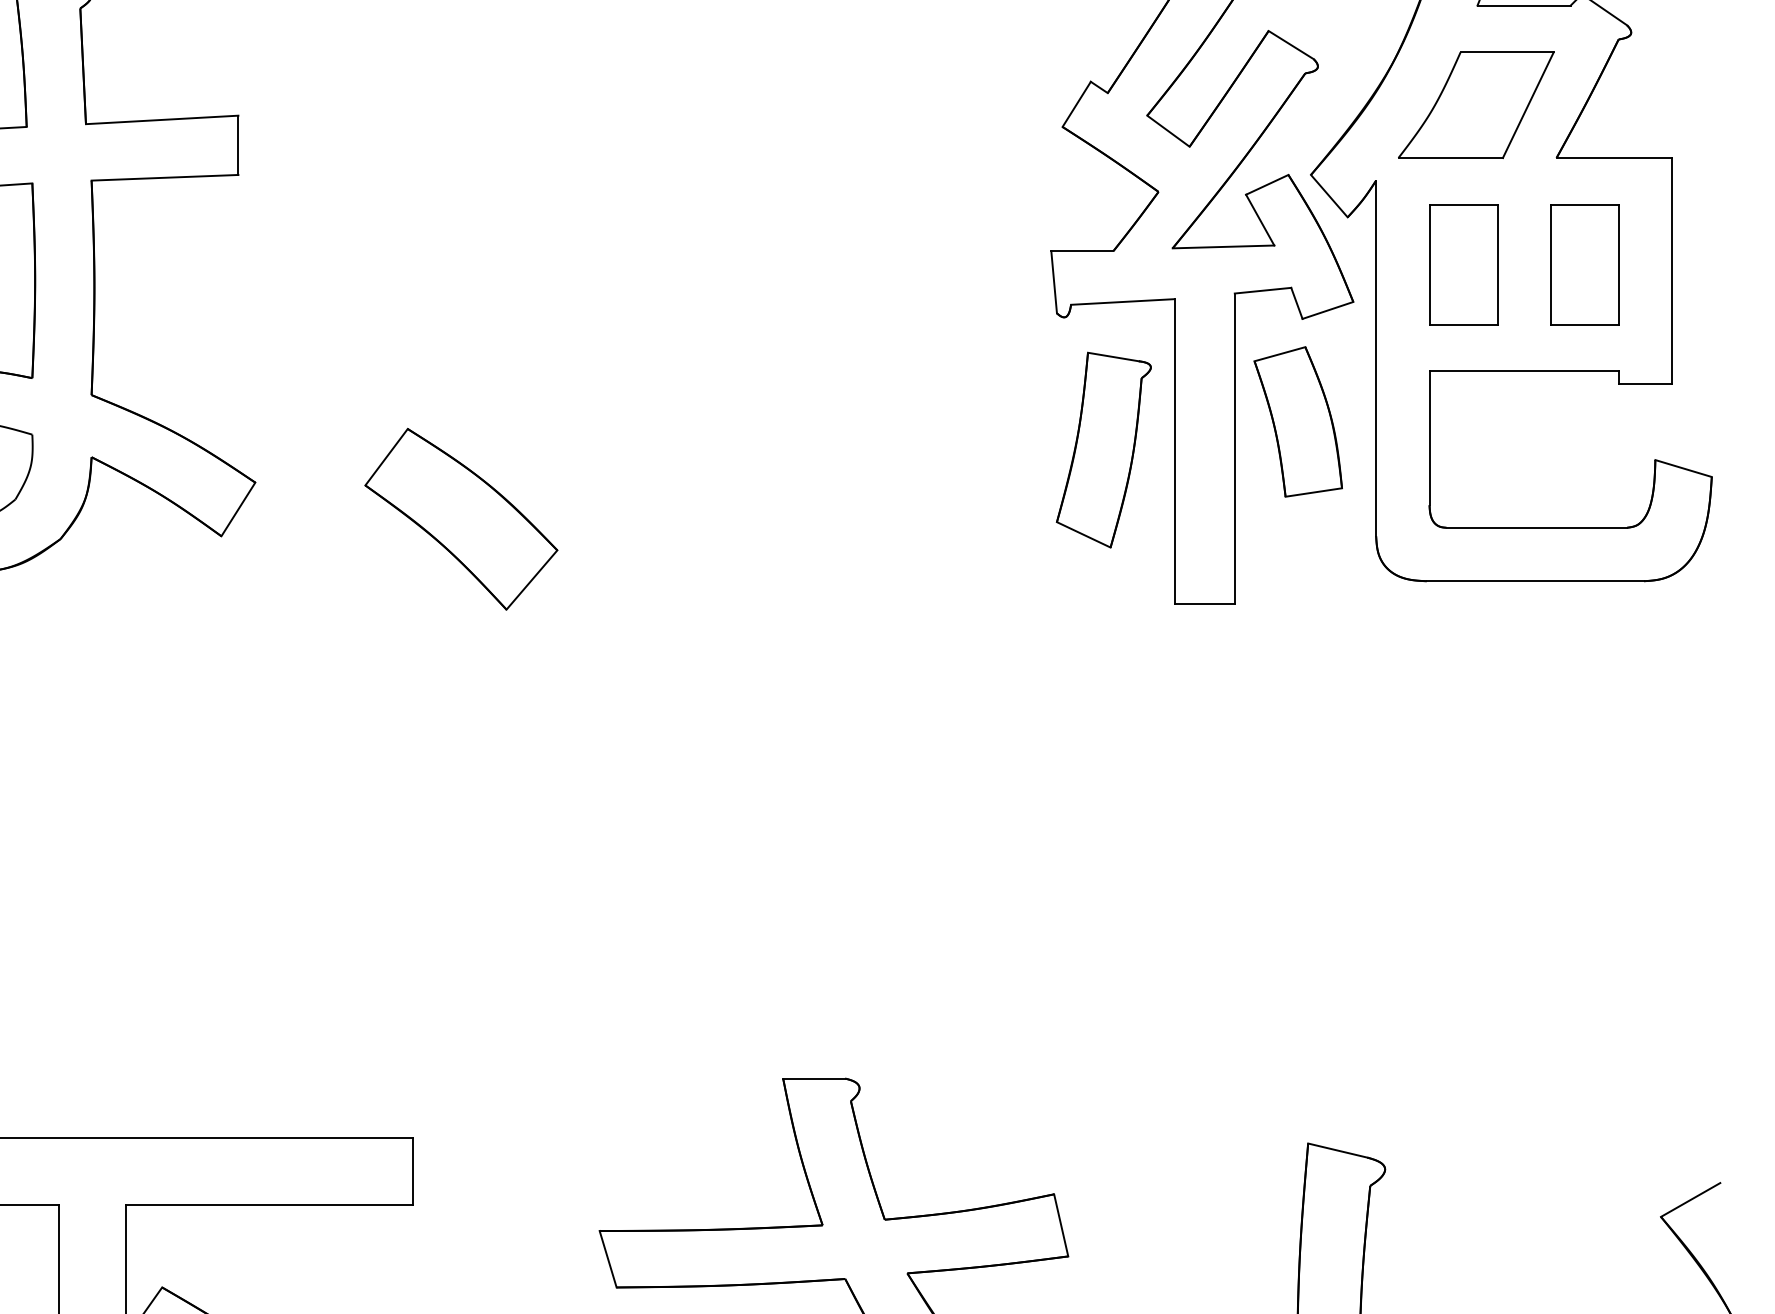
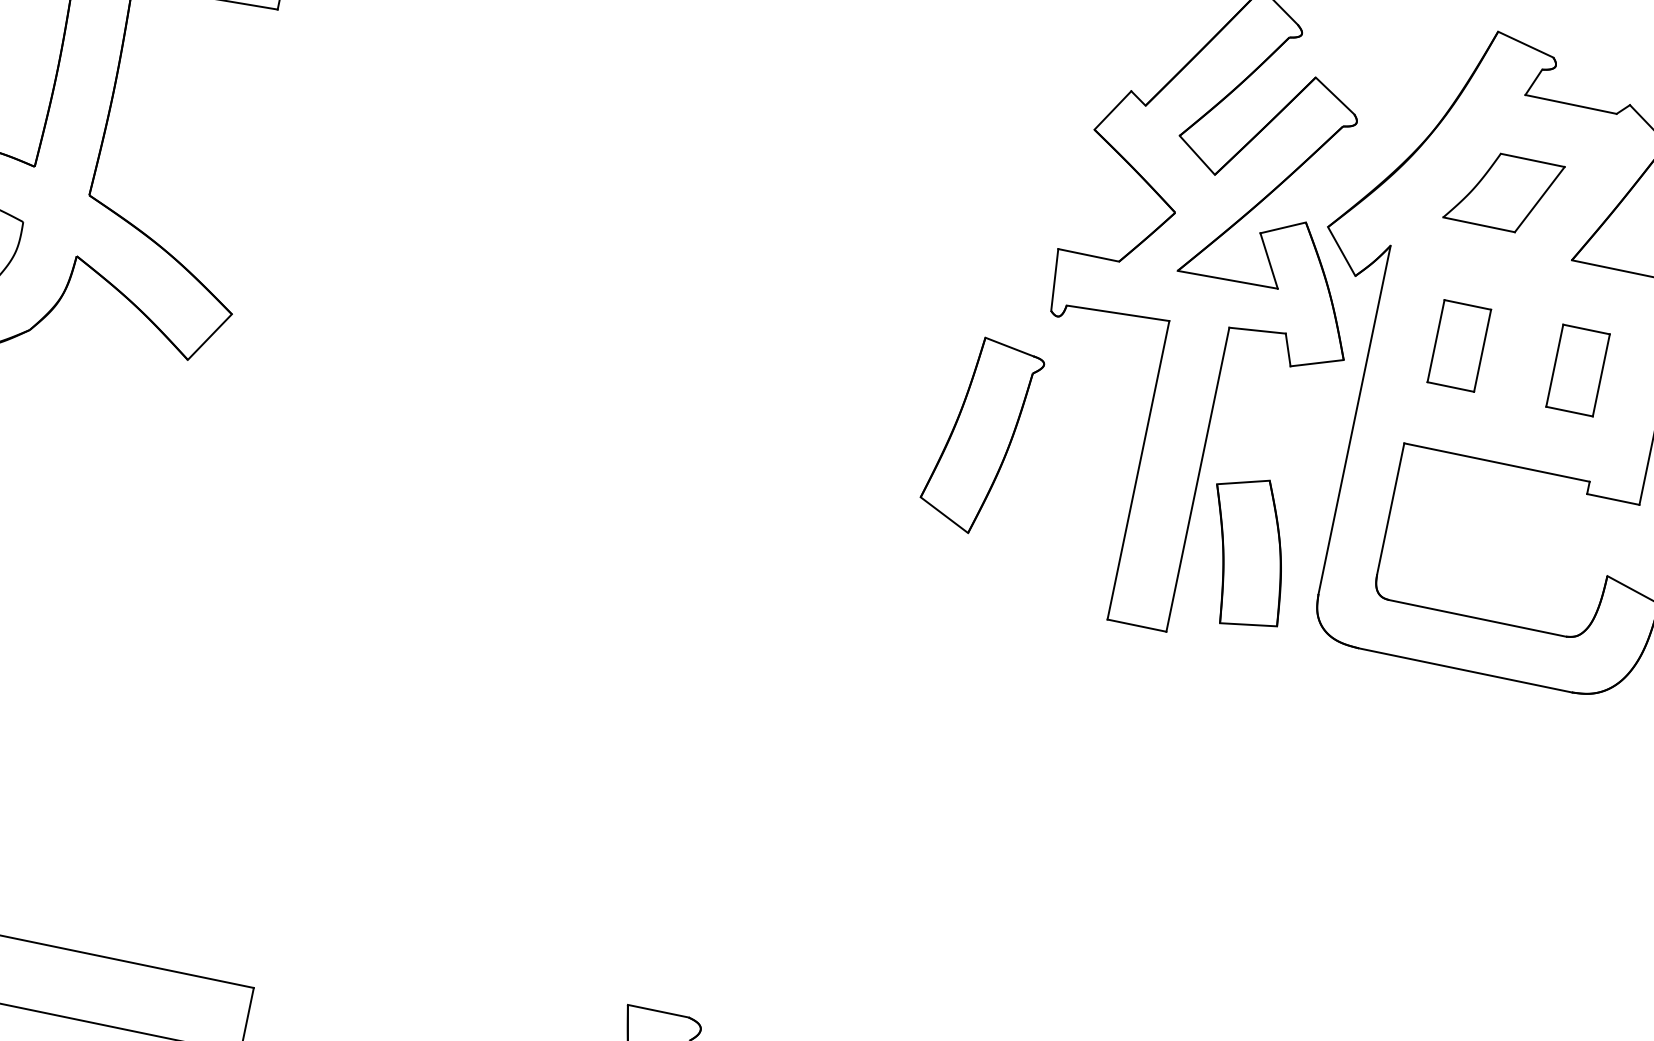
part: (1476, 104) -> (1504, 191), size x0.7
part: (1463, 264) -> (1459, 345), size x0.7
part: (1584, 264) -> (1577, 370), size x0.7
part: (1297, 421) -> (1246, 551), moved
part: (1103, 449) -> (981, 435), moved
part: (461, 518) -> (426, 391), removed

